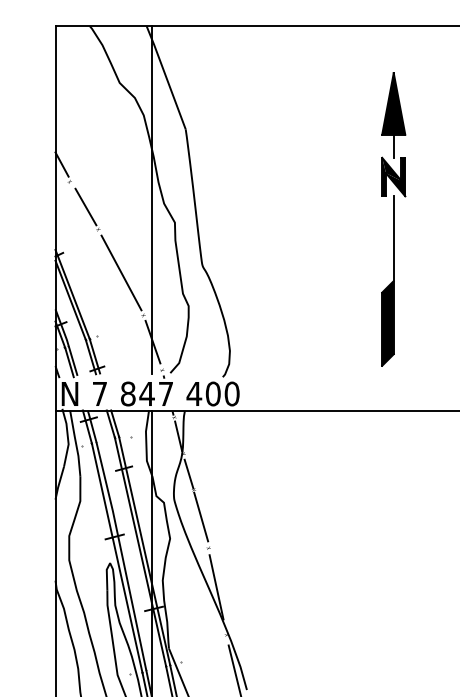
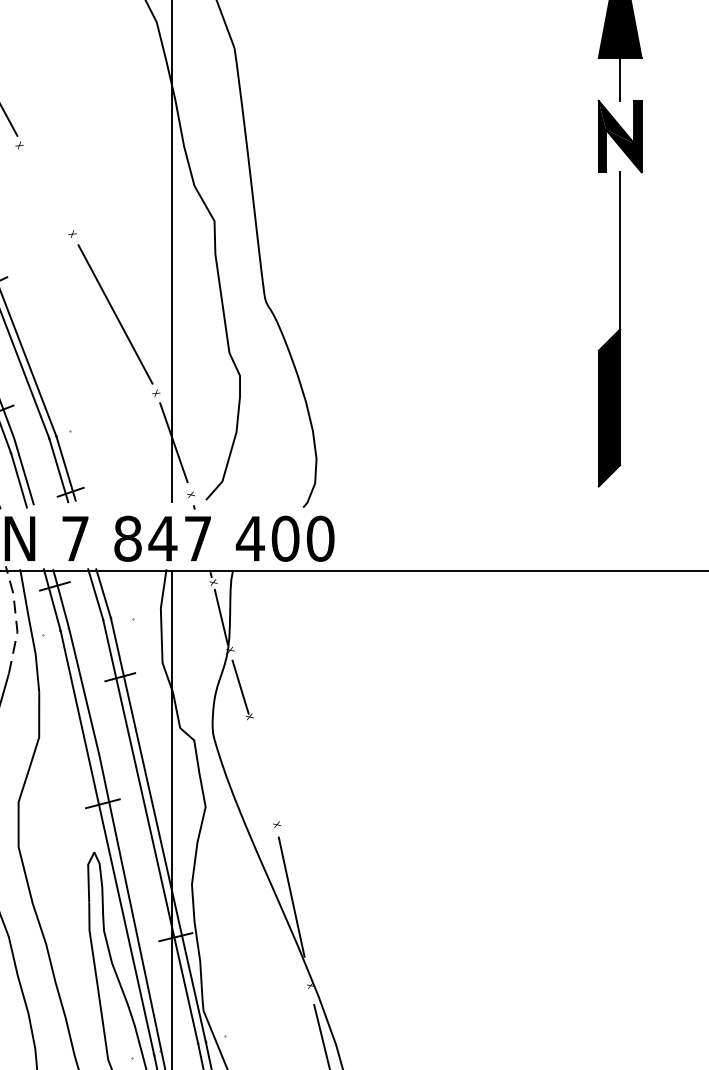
line: (85, 206) -> (48, 191), removed
line: (67, 437) -> (15, 619), solid -> dashed
line: (201, 516) -> (263, 765), removed

